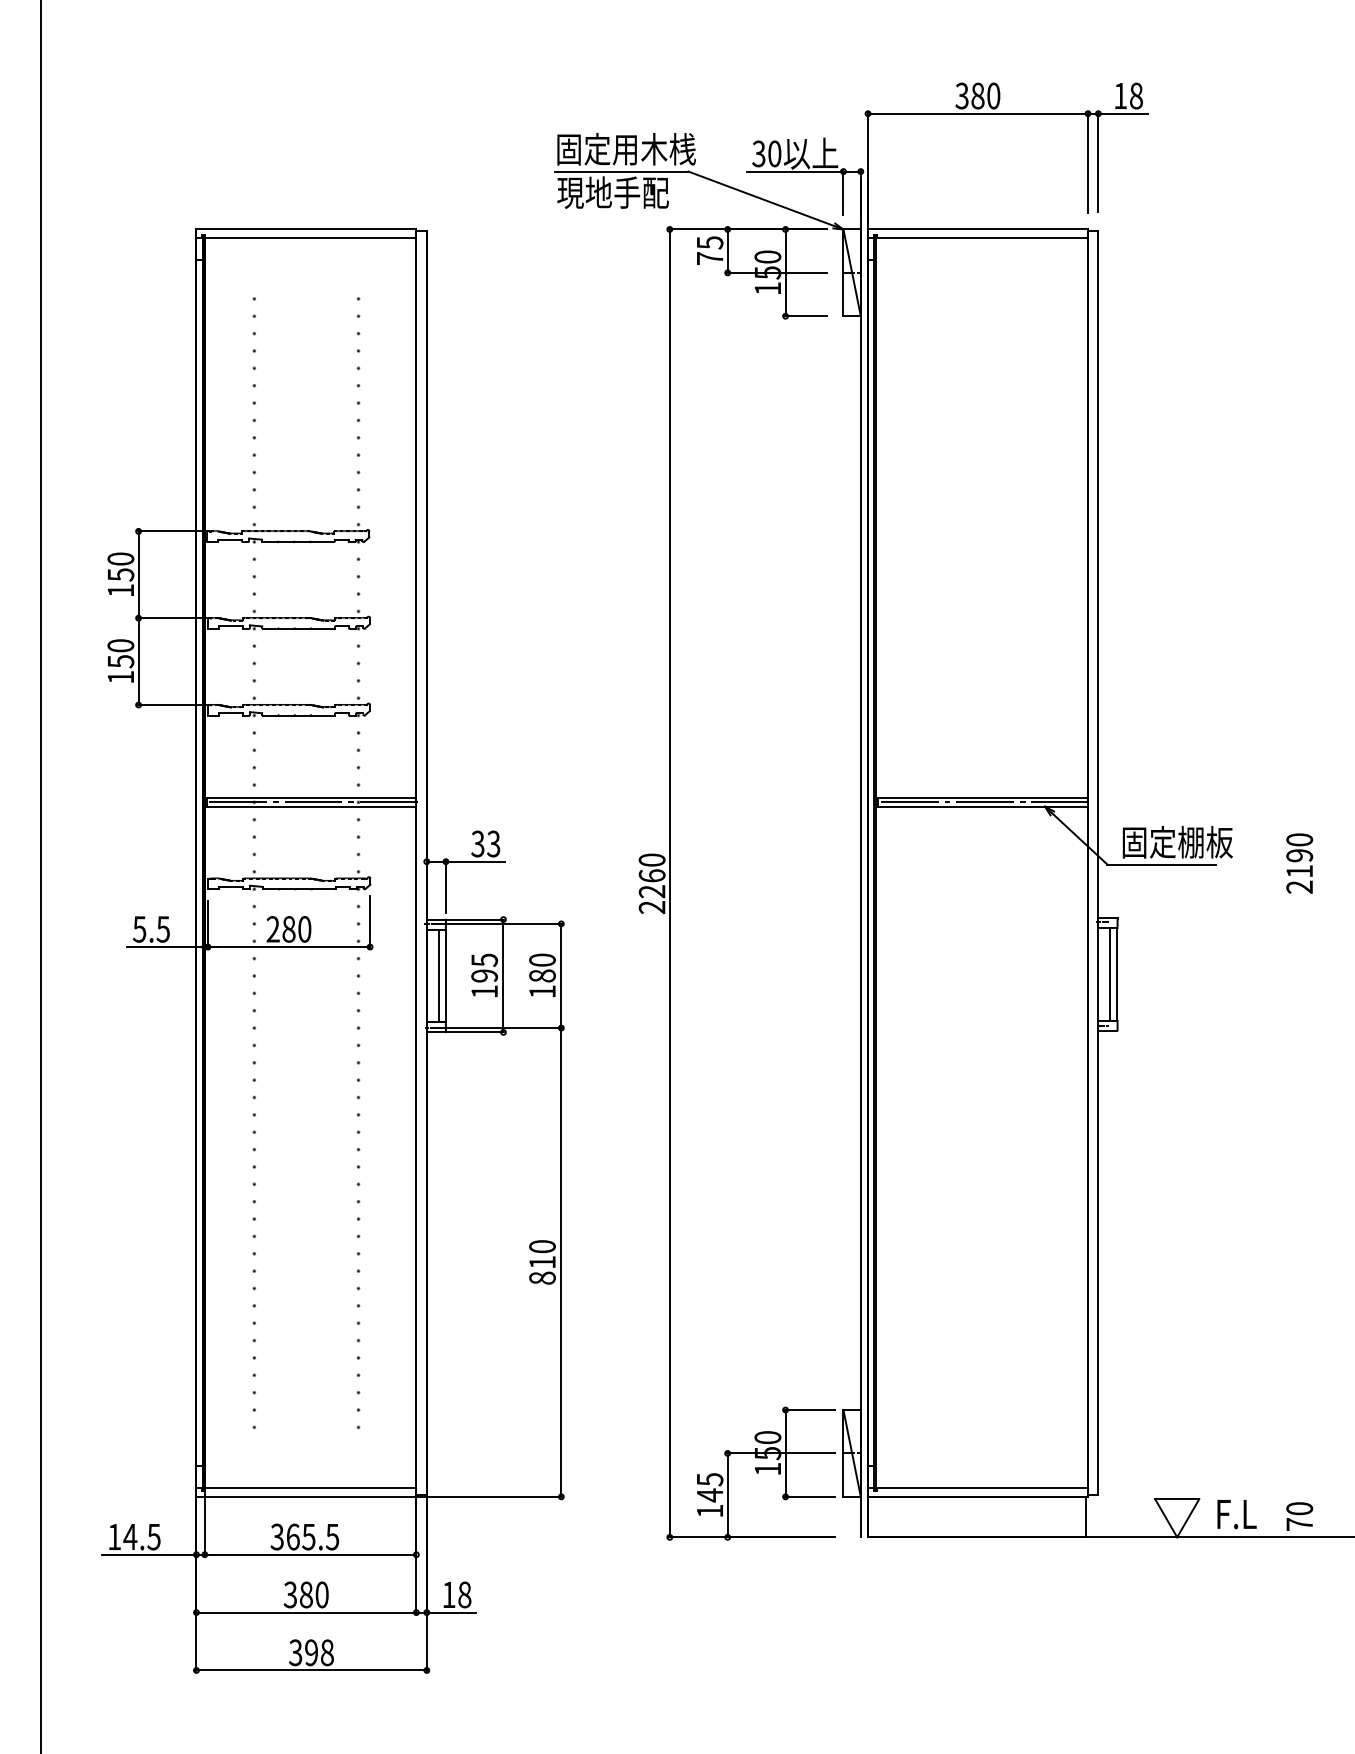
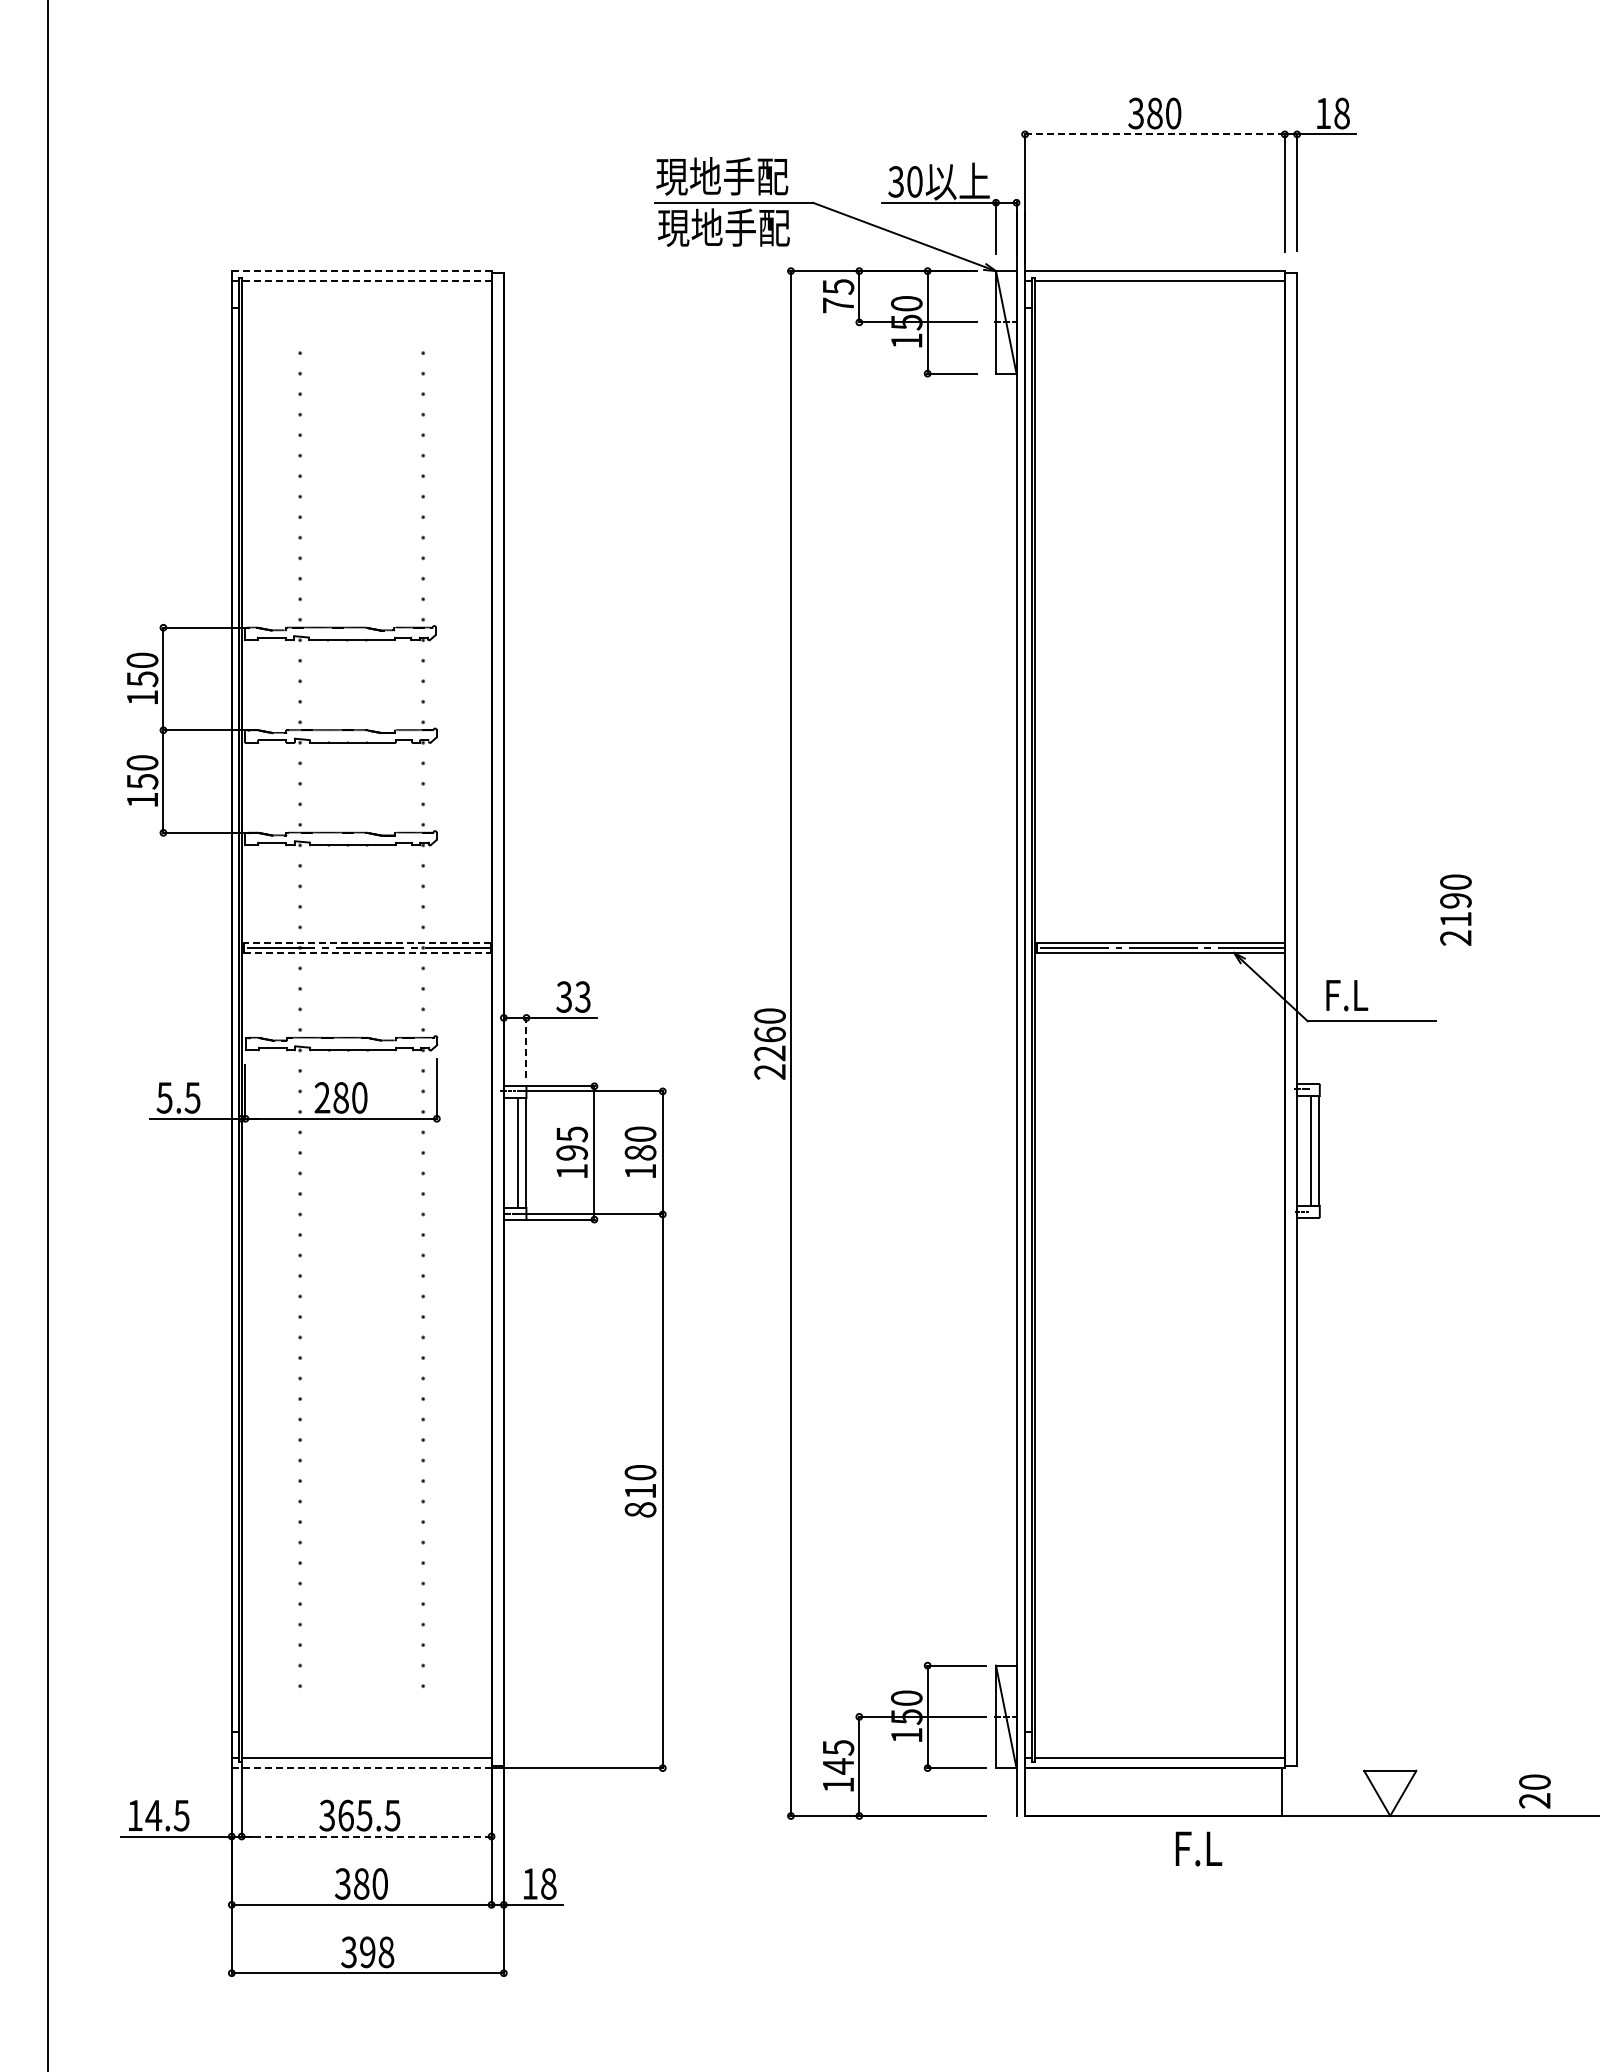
line: (977, 113) -> (1154, 134), solid -> dashed
text: (625, 149) -> (738, 176), 固定用木桟 -> 現地手配
line: (306, 229) -> (361, 271), solid -> dashed
line: (310, 238) -> (366, 281), solid -> dashed
line: (311, 797) -> (367, 942), solid -> dashed
line: (311, 807) -> (367, 953), solid -> dashed
text: (1178, 841) -> (1391, 994), 固定棚板 -> F.L
text: (1299, 863) -> (1455, 909), moved
line: (445, 886) -> (526, 1047), solid -> dashed
line: (306, 1497) -> (361, 1768), solid -> dashed
text: (1236, 1514) -> (1198, 1848), moved
text: (1299, 1524) -> (1534, 1800), 70 -> 20
line: (310, 1554) -> (366, 1836), solid -> dashed

